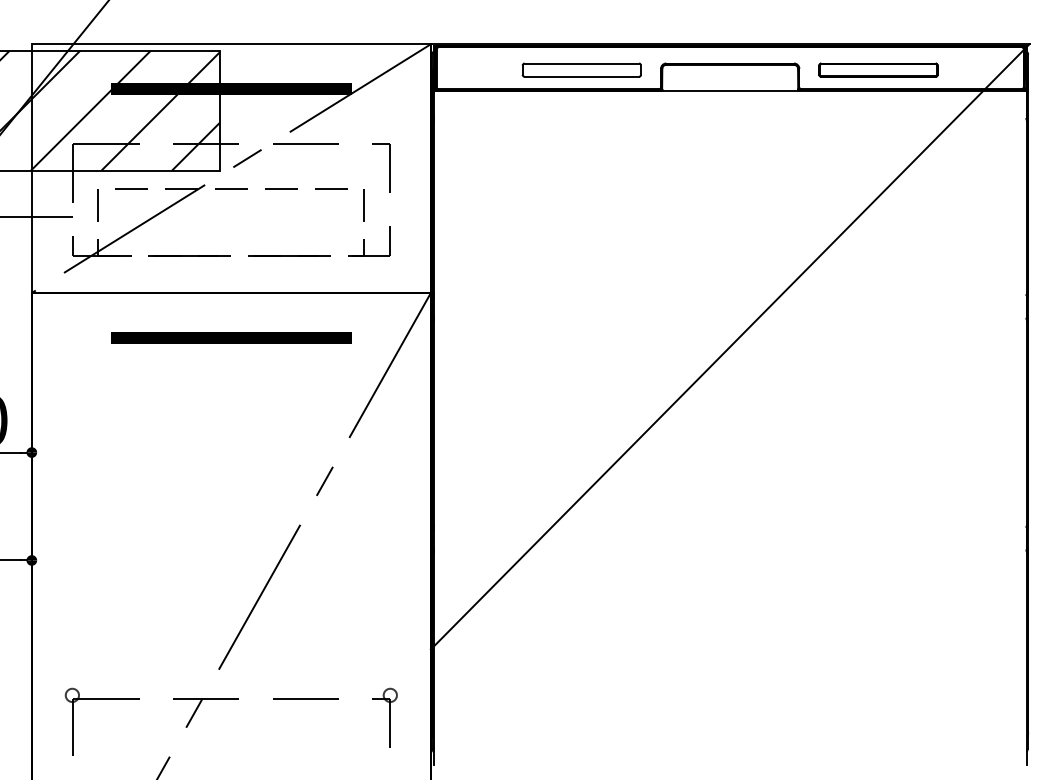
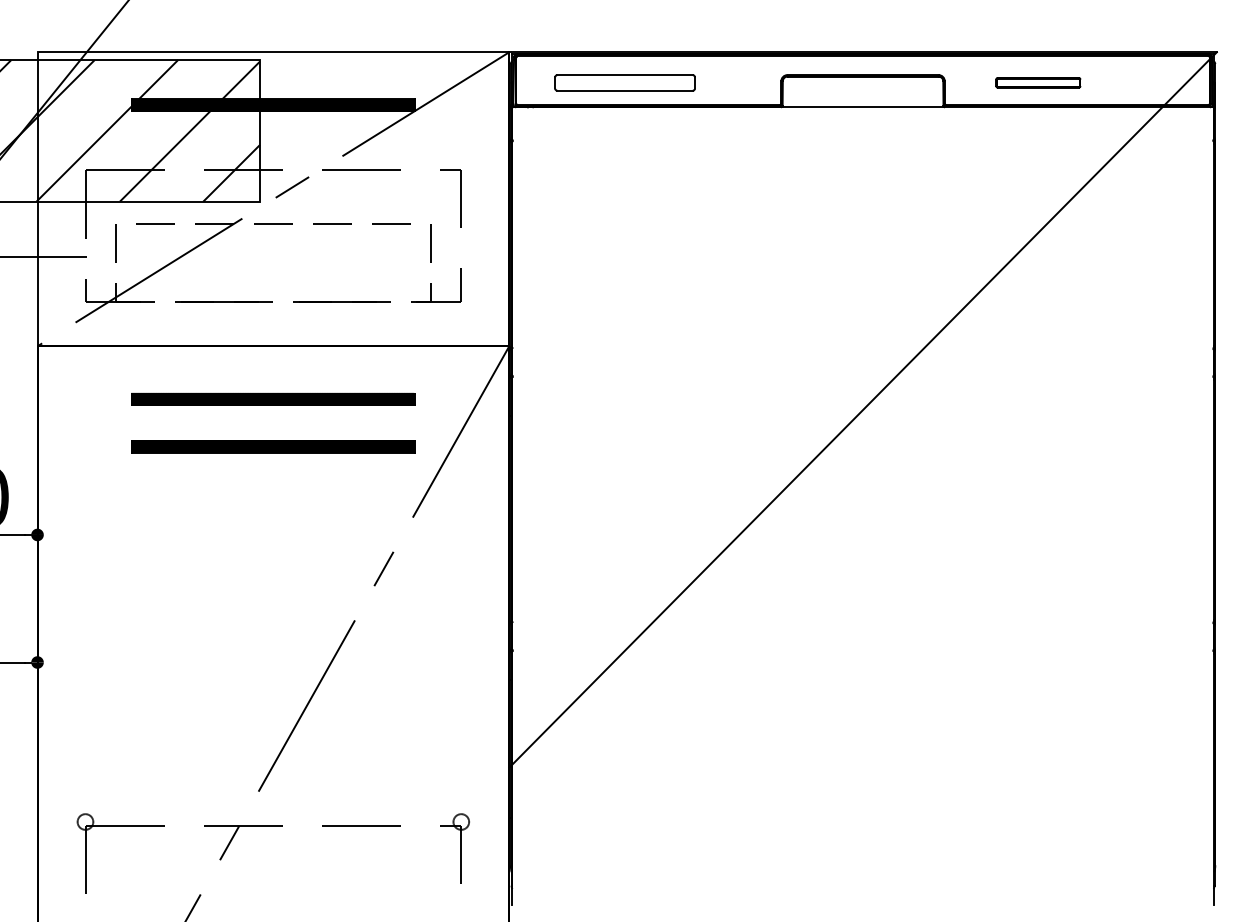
part: (581, 69) -> (624, 82), moved
part: (878, 69) -> (1038, 82), size x0.6
part: (231, 377) -> (273, 446), added

